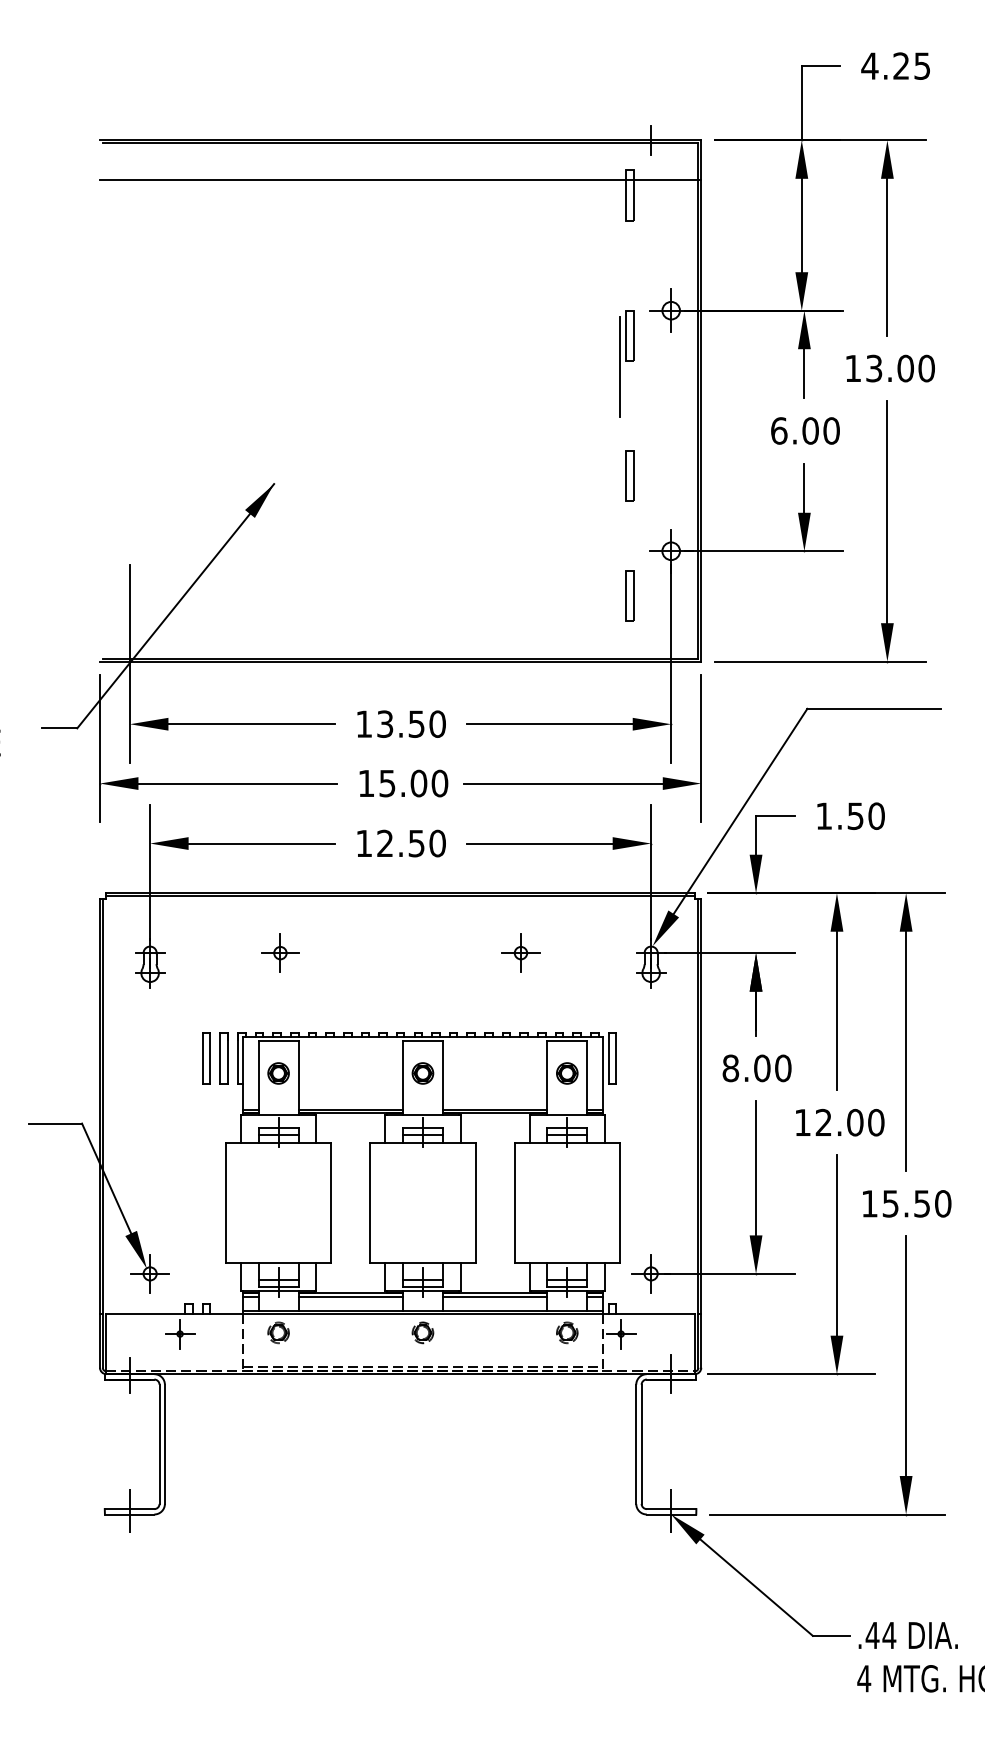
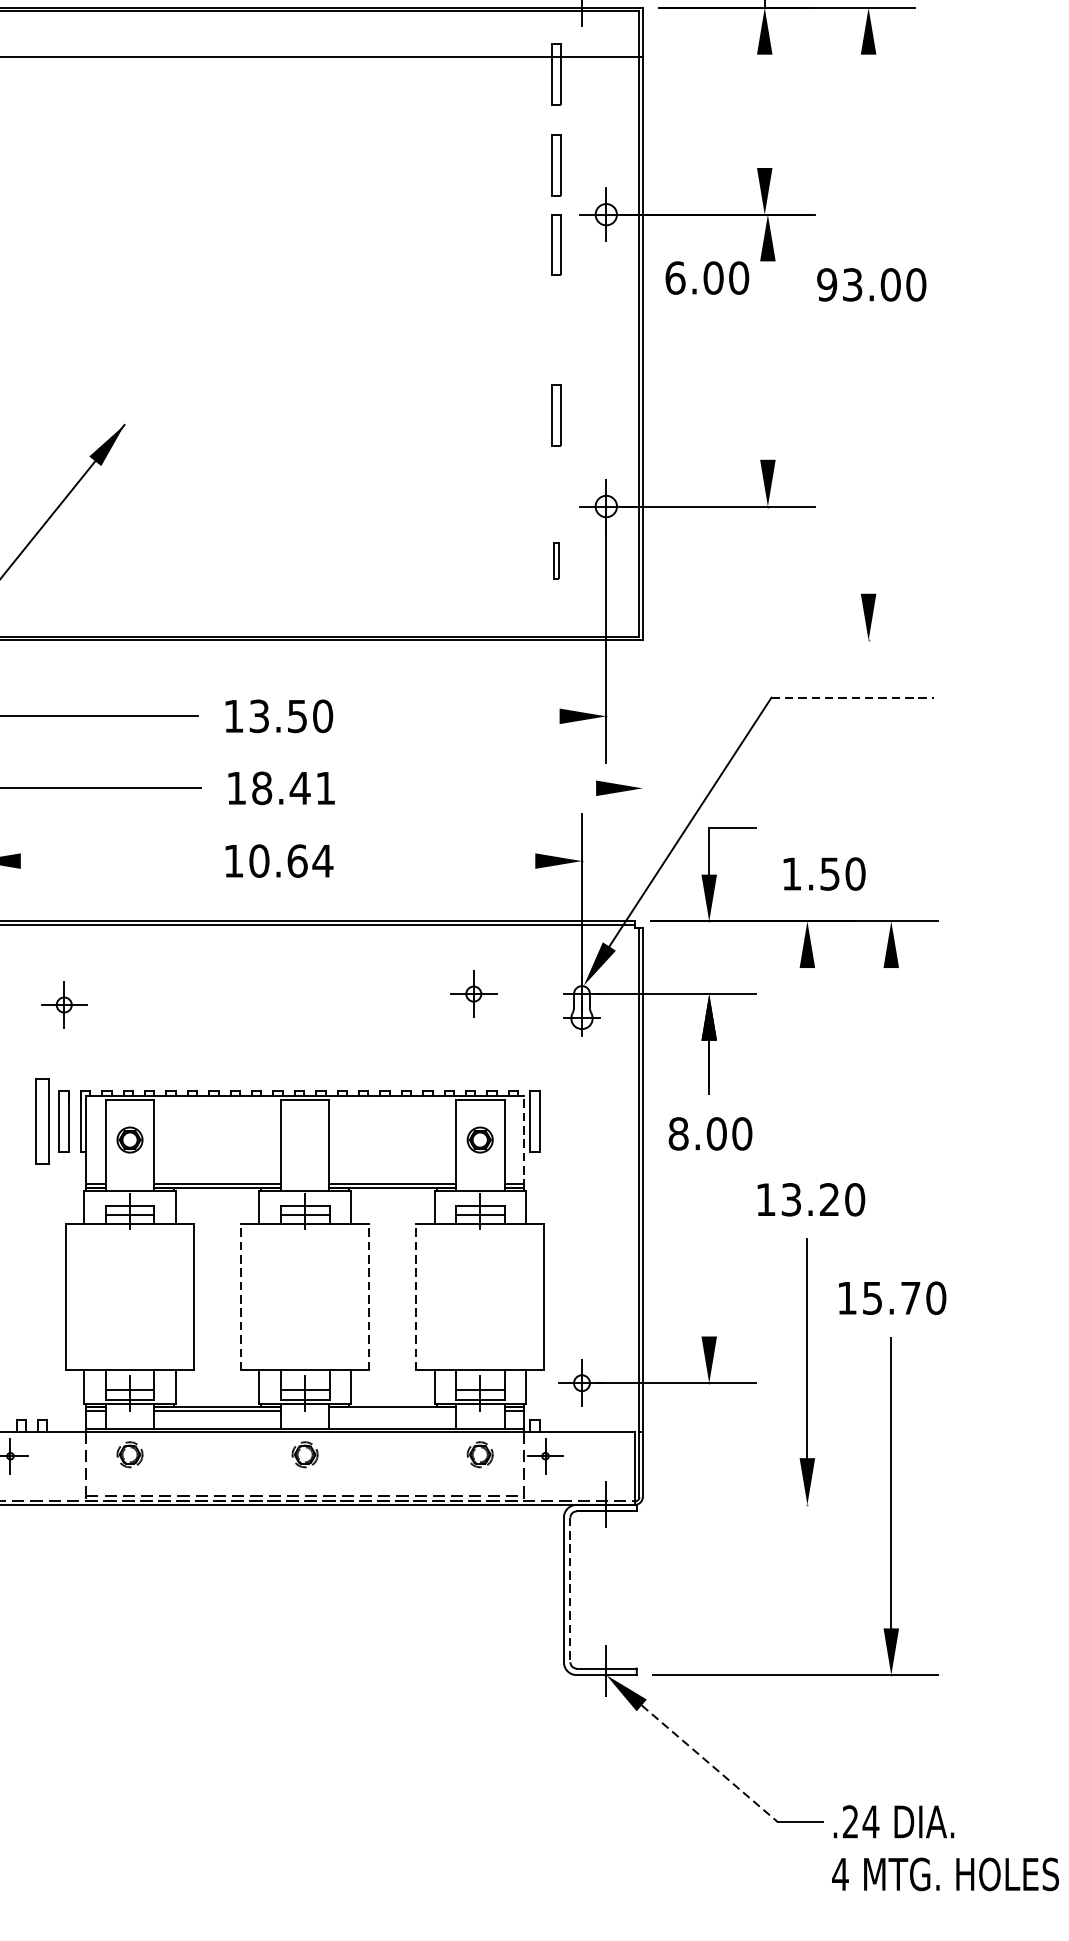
line: (801, 225) -> (764, 111), removed
line: (887, 256) -> (868, 148), removed
part: (629, 269) -> (555, 164), added
line: (620, 366) -> (544, 282), removed
text: (853, 368) -> (827, 284), 13.00 -> 93.00
line: (804, 373) -> (768, 290), removed
text: (805, 430) -> (707, 277), moved
line: (804, 487) -> (768, 429), removed
line: (887, 512) -> (868, 459), removed
part: (629, 595) -> (555, 560), size x0.6
line: (819, 661) -> (786, 640), removed
line: (874, 708) -> (852, 697), solid -> dashed
line: (549, 724) -> (458, 716), removed
line: (701, 748) -> (643, 745), removed
text: (413, 783) -> (293, 788), 15.00 -> 18.41
line: (563, 783) -> (475, 788), removed
text: (850, 815) -> (823, 873), moved
line: (261, 843) -> (109, 861), removed
text: (411, 843) -> (291, 861), 12.50 -> 10.64
line: (539, 843) -> (446, 861), removed
part: (280, 952) -> (64, 1004), moved
part: (520, 952) -> (473, 993), moved
line: (836, 1010) -> (806, 1063), removed
line: (906, 1051) -> (891, 1113), removed
part: (206, 1058) -> (42, 1121), size x1.4
part: (422, 1073) -> (304, 1140), removed
line: (603, 1075) -> (524, 1142), solid -> dashed
text: (839, 1122) -> (810, 1199), 12.00 -> 13.20
line: (756, 1168) -> (709, 1255), removed
line: (370, 1202) -> (241, 1296), solid -> dashed
line: (475, 1202) -> (368, 1296), solid -> dashed
line: (514, 1202) -> (416, 1296), solid -> dashed
text: (921, 1203) -> (909, 1297), 15.50 -> 15.70
line: (495, 1296) -> (393, 1410), removed
line: (791, 1374) -> (752, 1505), removed
line: (641, 1444) -> (570, 1590), solid -> dashed
line: (757, 1588) -> (710, 1764), solid -> dashed
text: (872, 1634) -> (850, 1820), .44 -> .24

